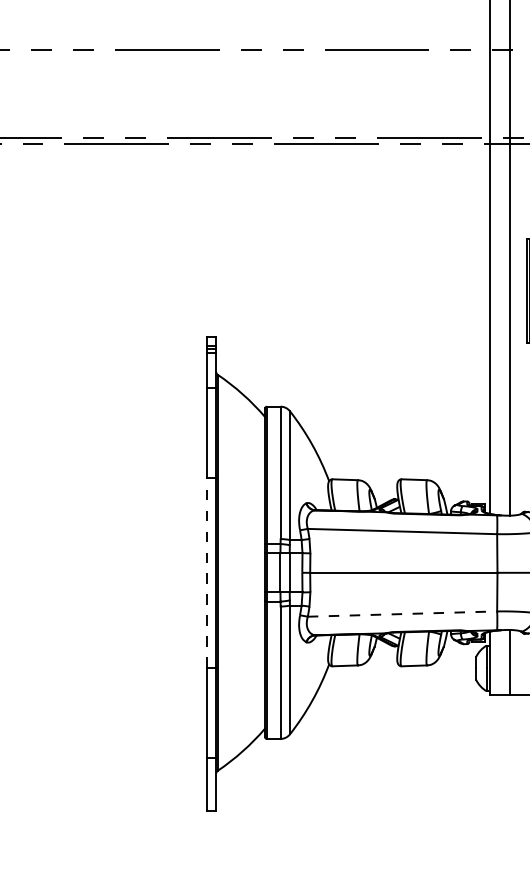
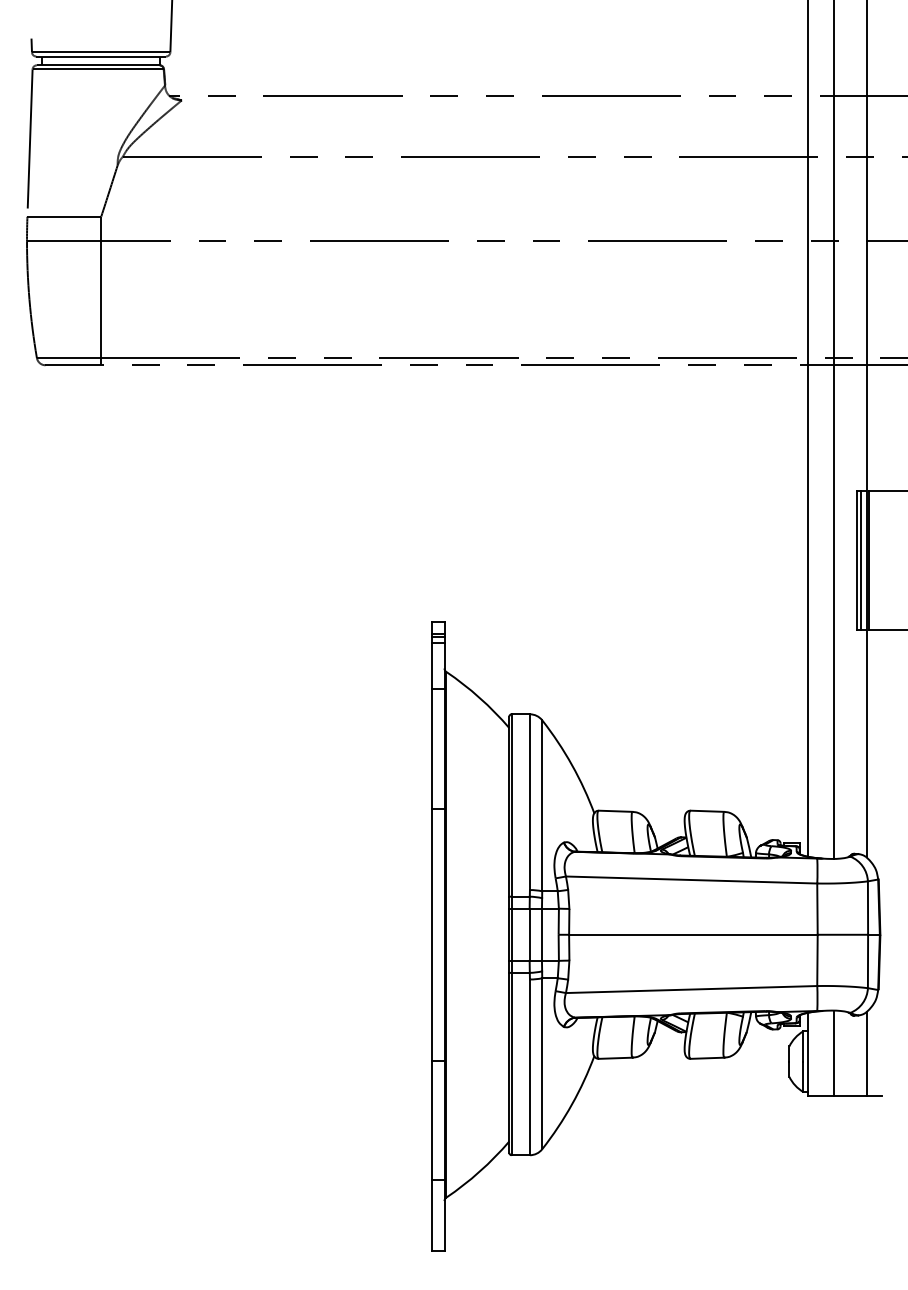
line: (206, 572) -> (431, 934), dashed -> solid
line: (402, 614) -> (691, 989), dashed -> solid

